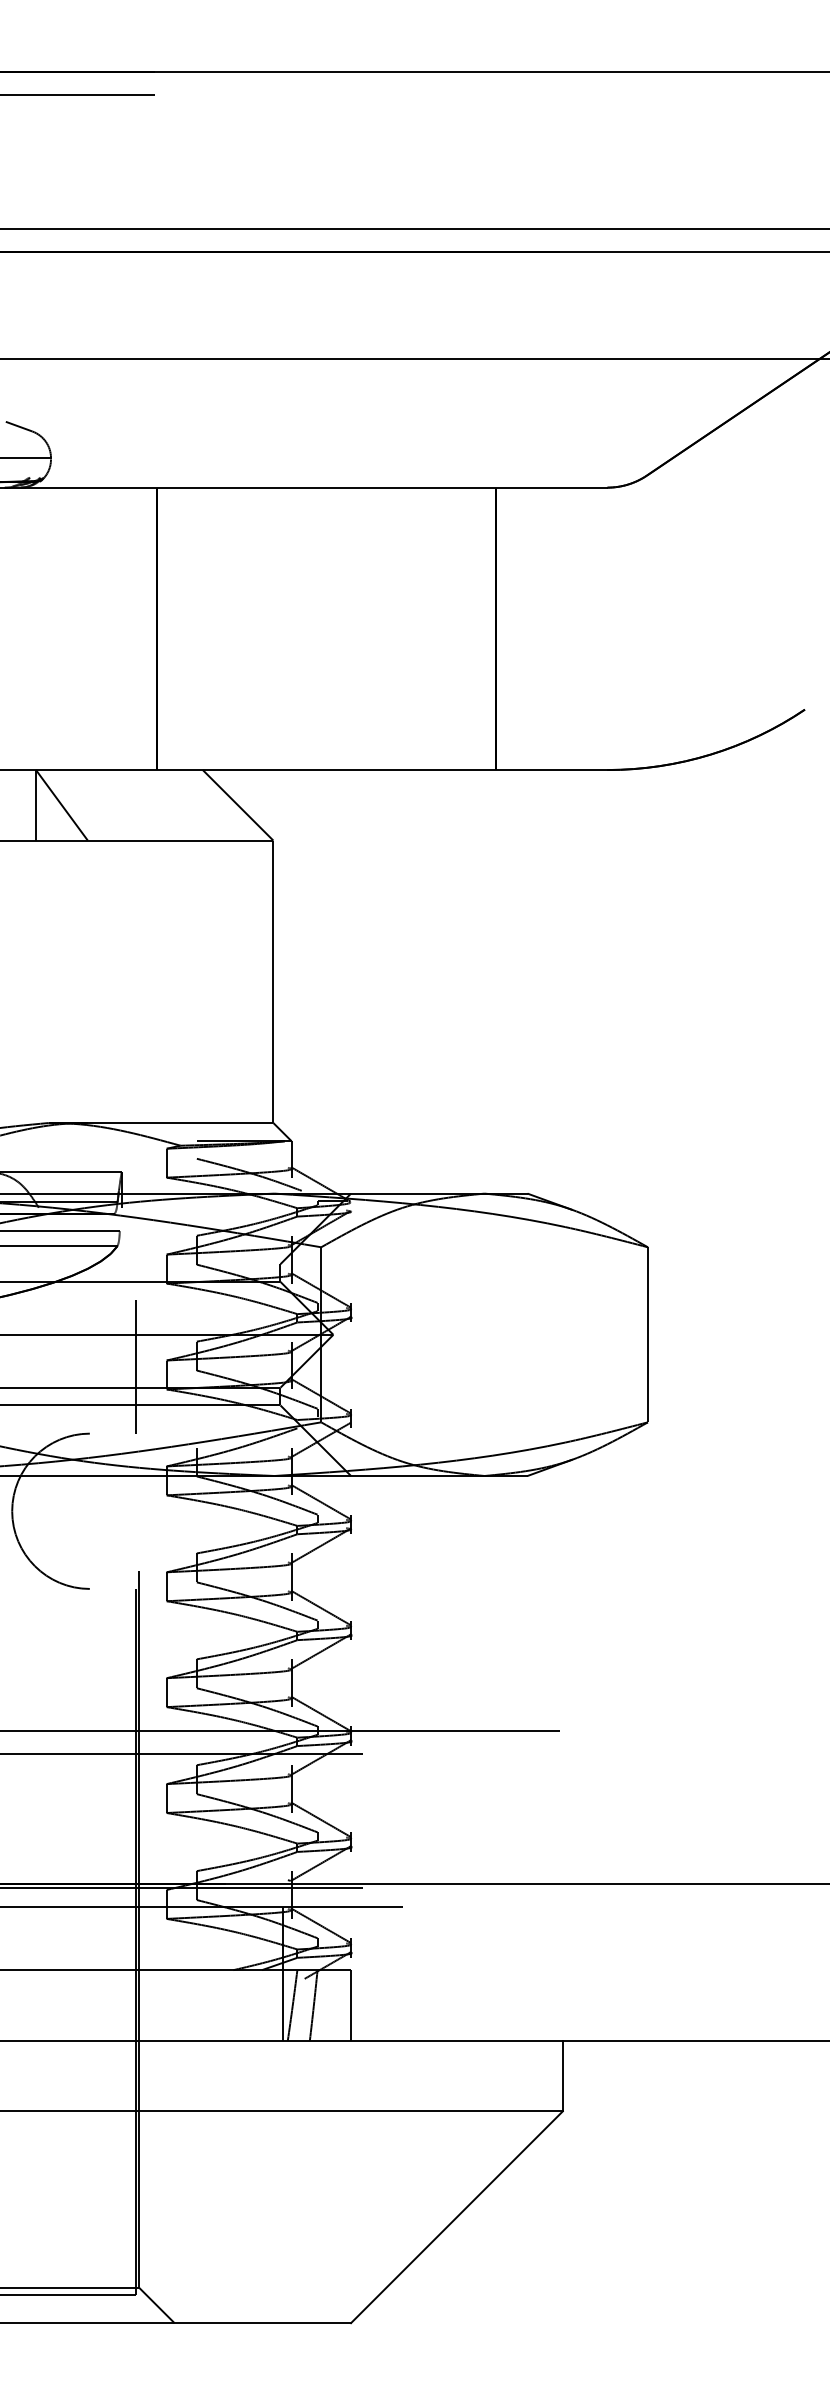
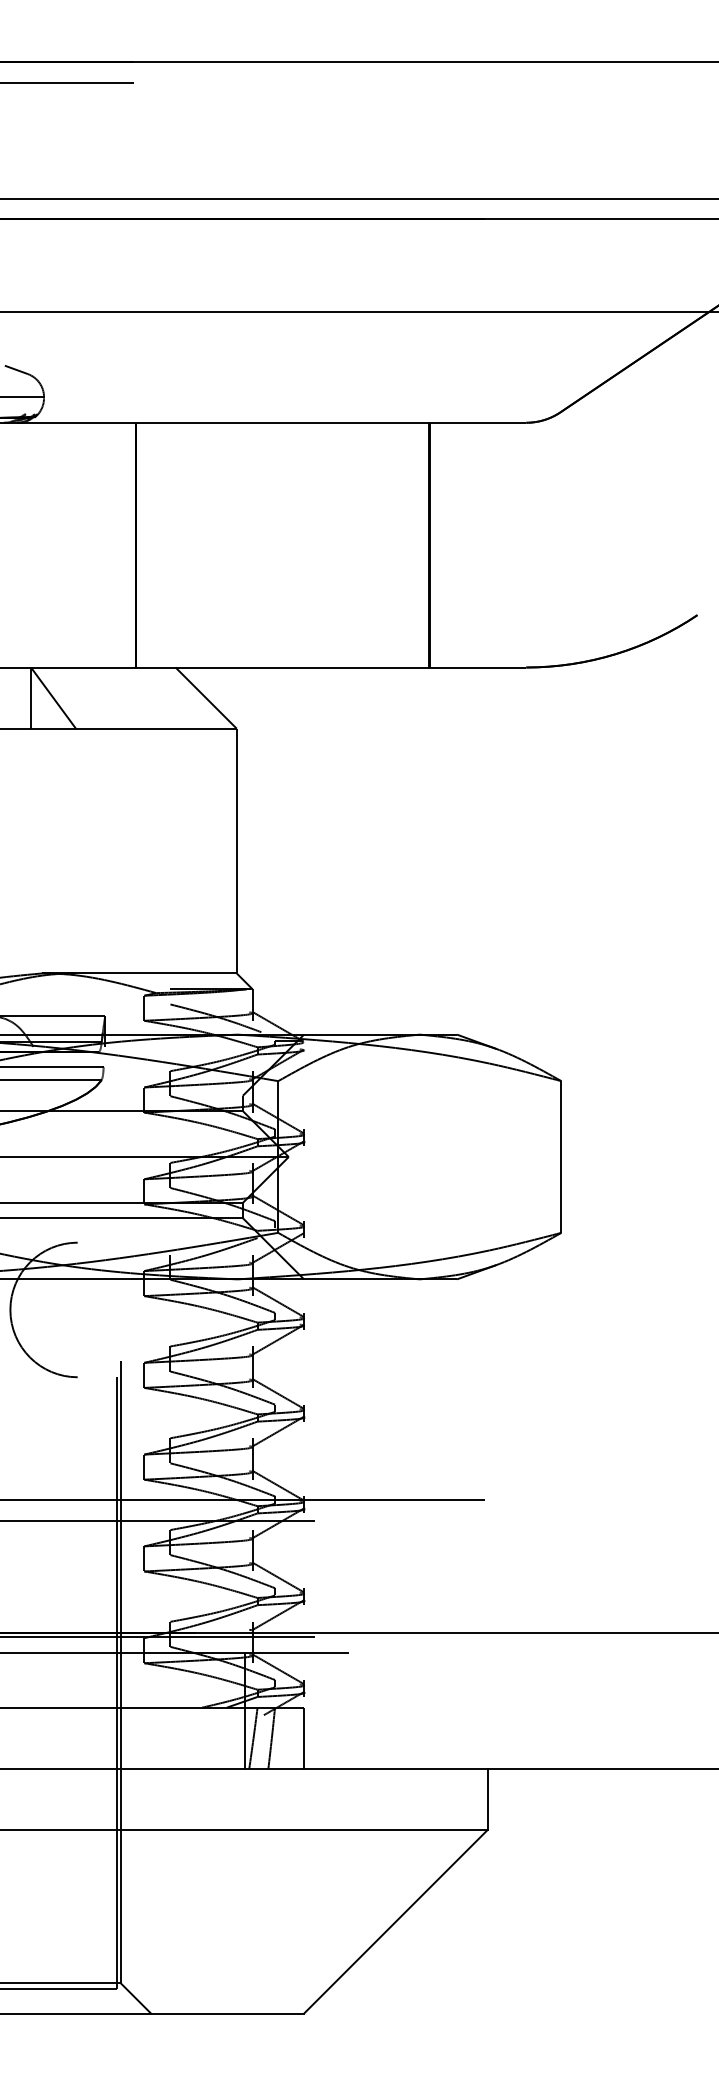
line: (135, 1366) -> (117, 1184), removed

